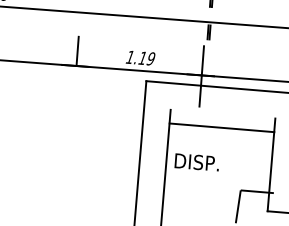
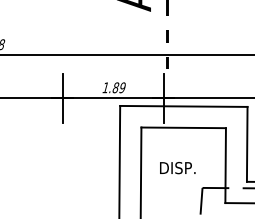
text: (142, 57) -> (115, 87), 1.19 -> 1.89
line: (75, 81) -> (63, 110), added
line: (221, 127) -> (183, 127), moved
text: (196, 162) -> (177, 168), moved

